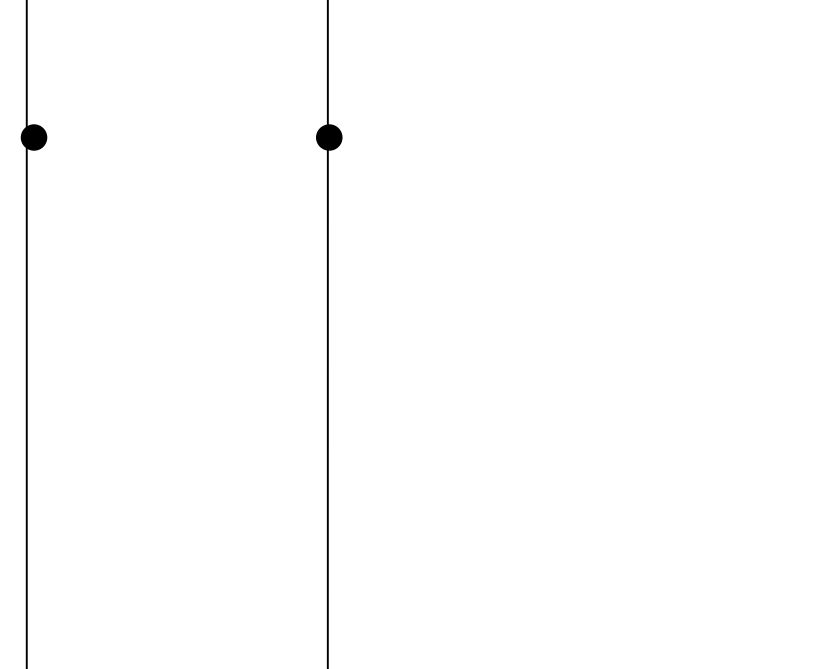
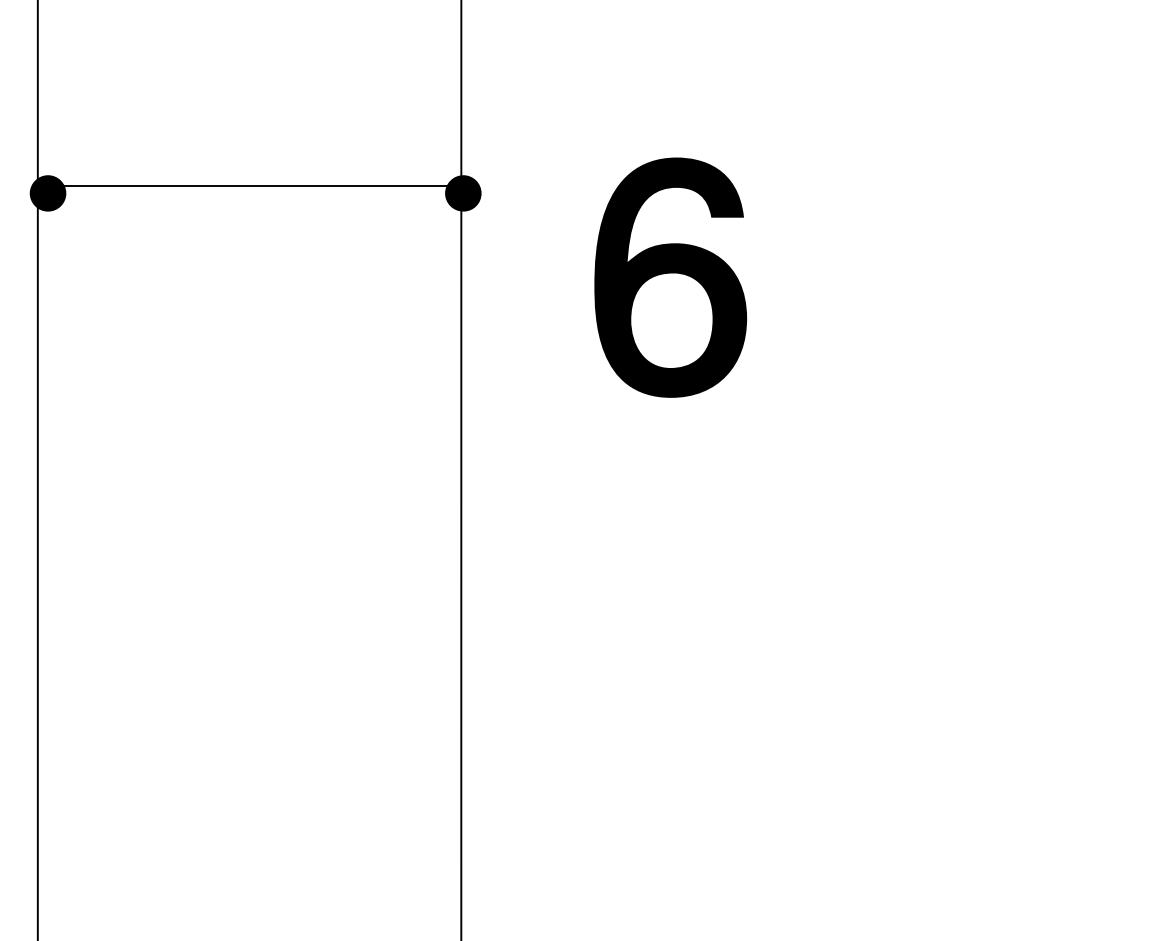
line: (181, 132) -> (255, 186), added
part: (476, 197) -> (670, 277), added

